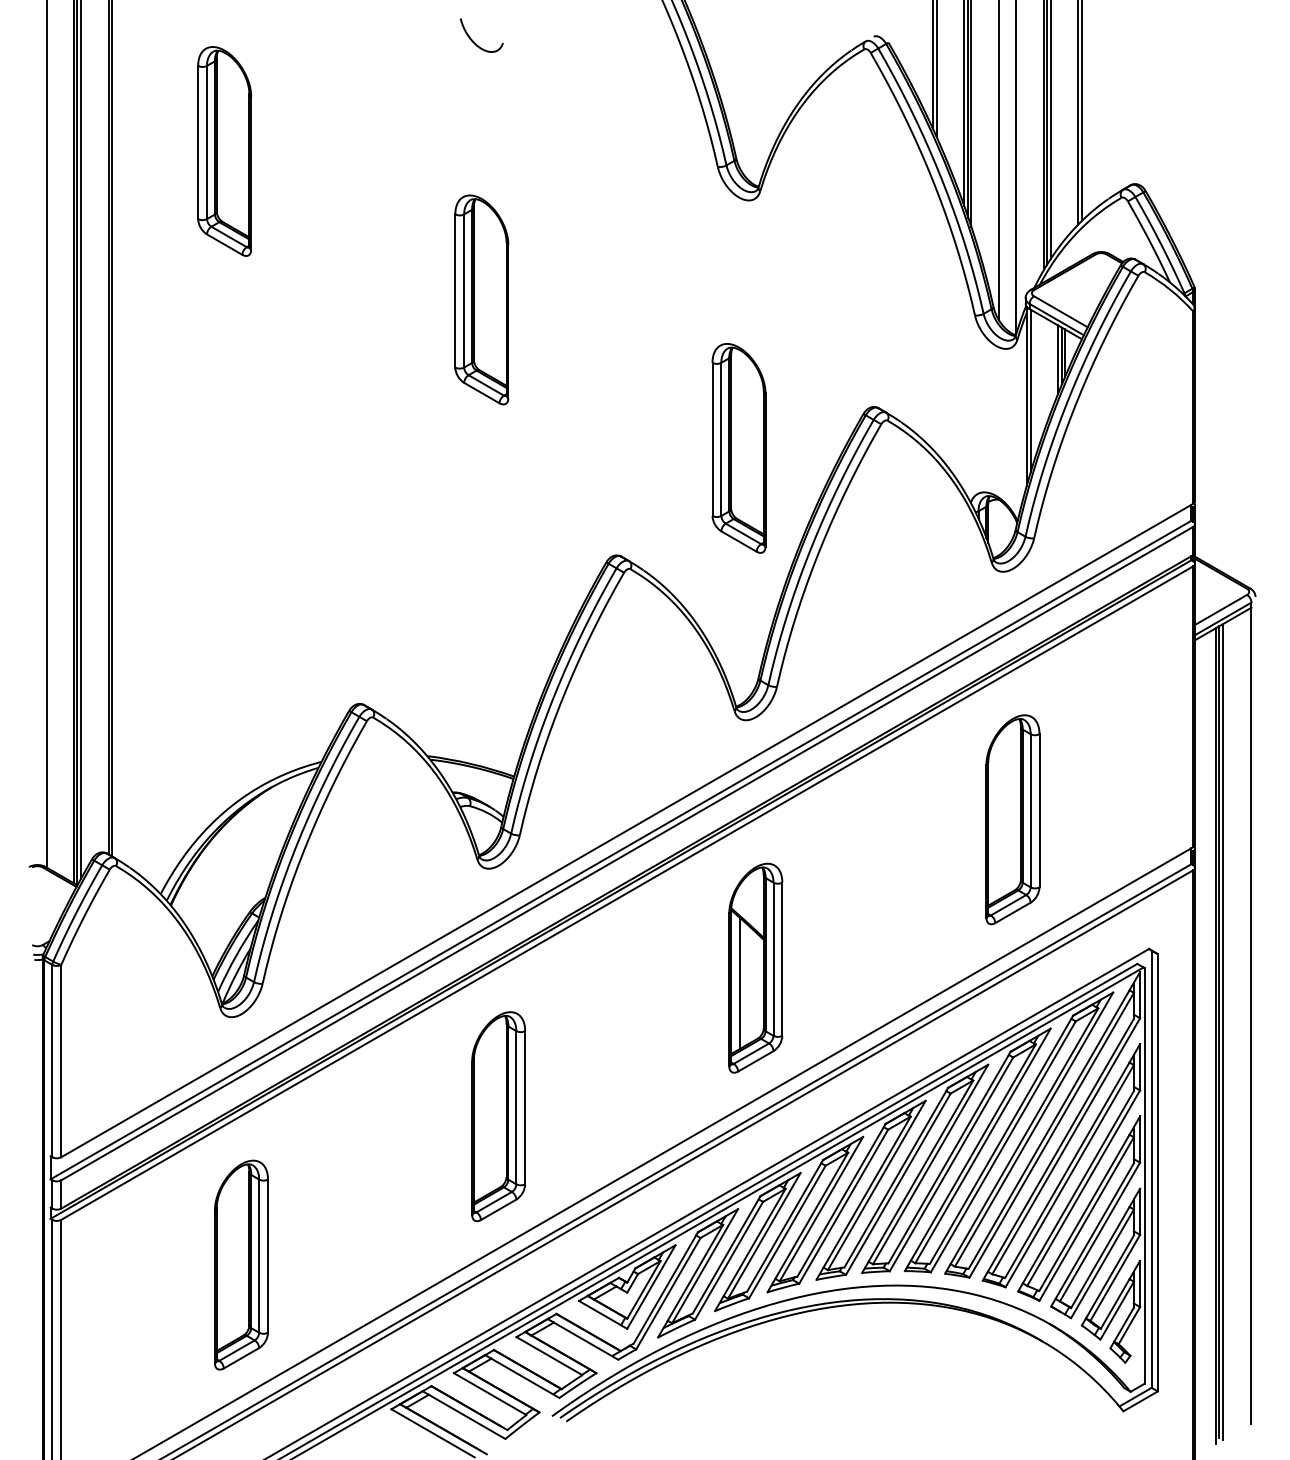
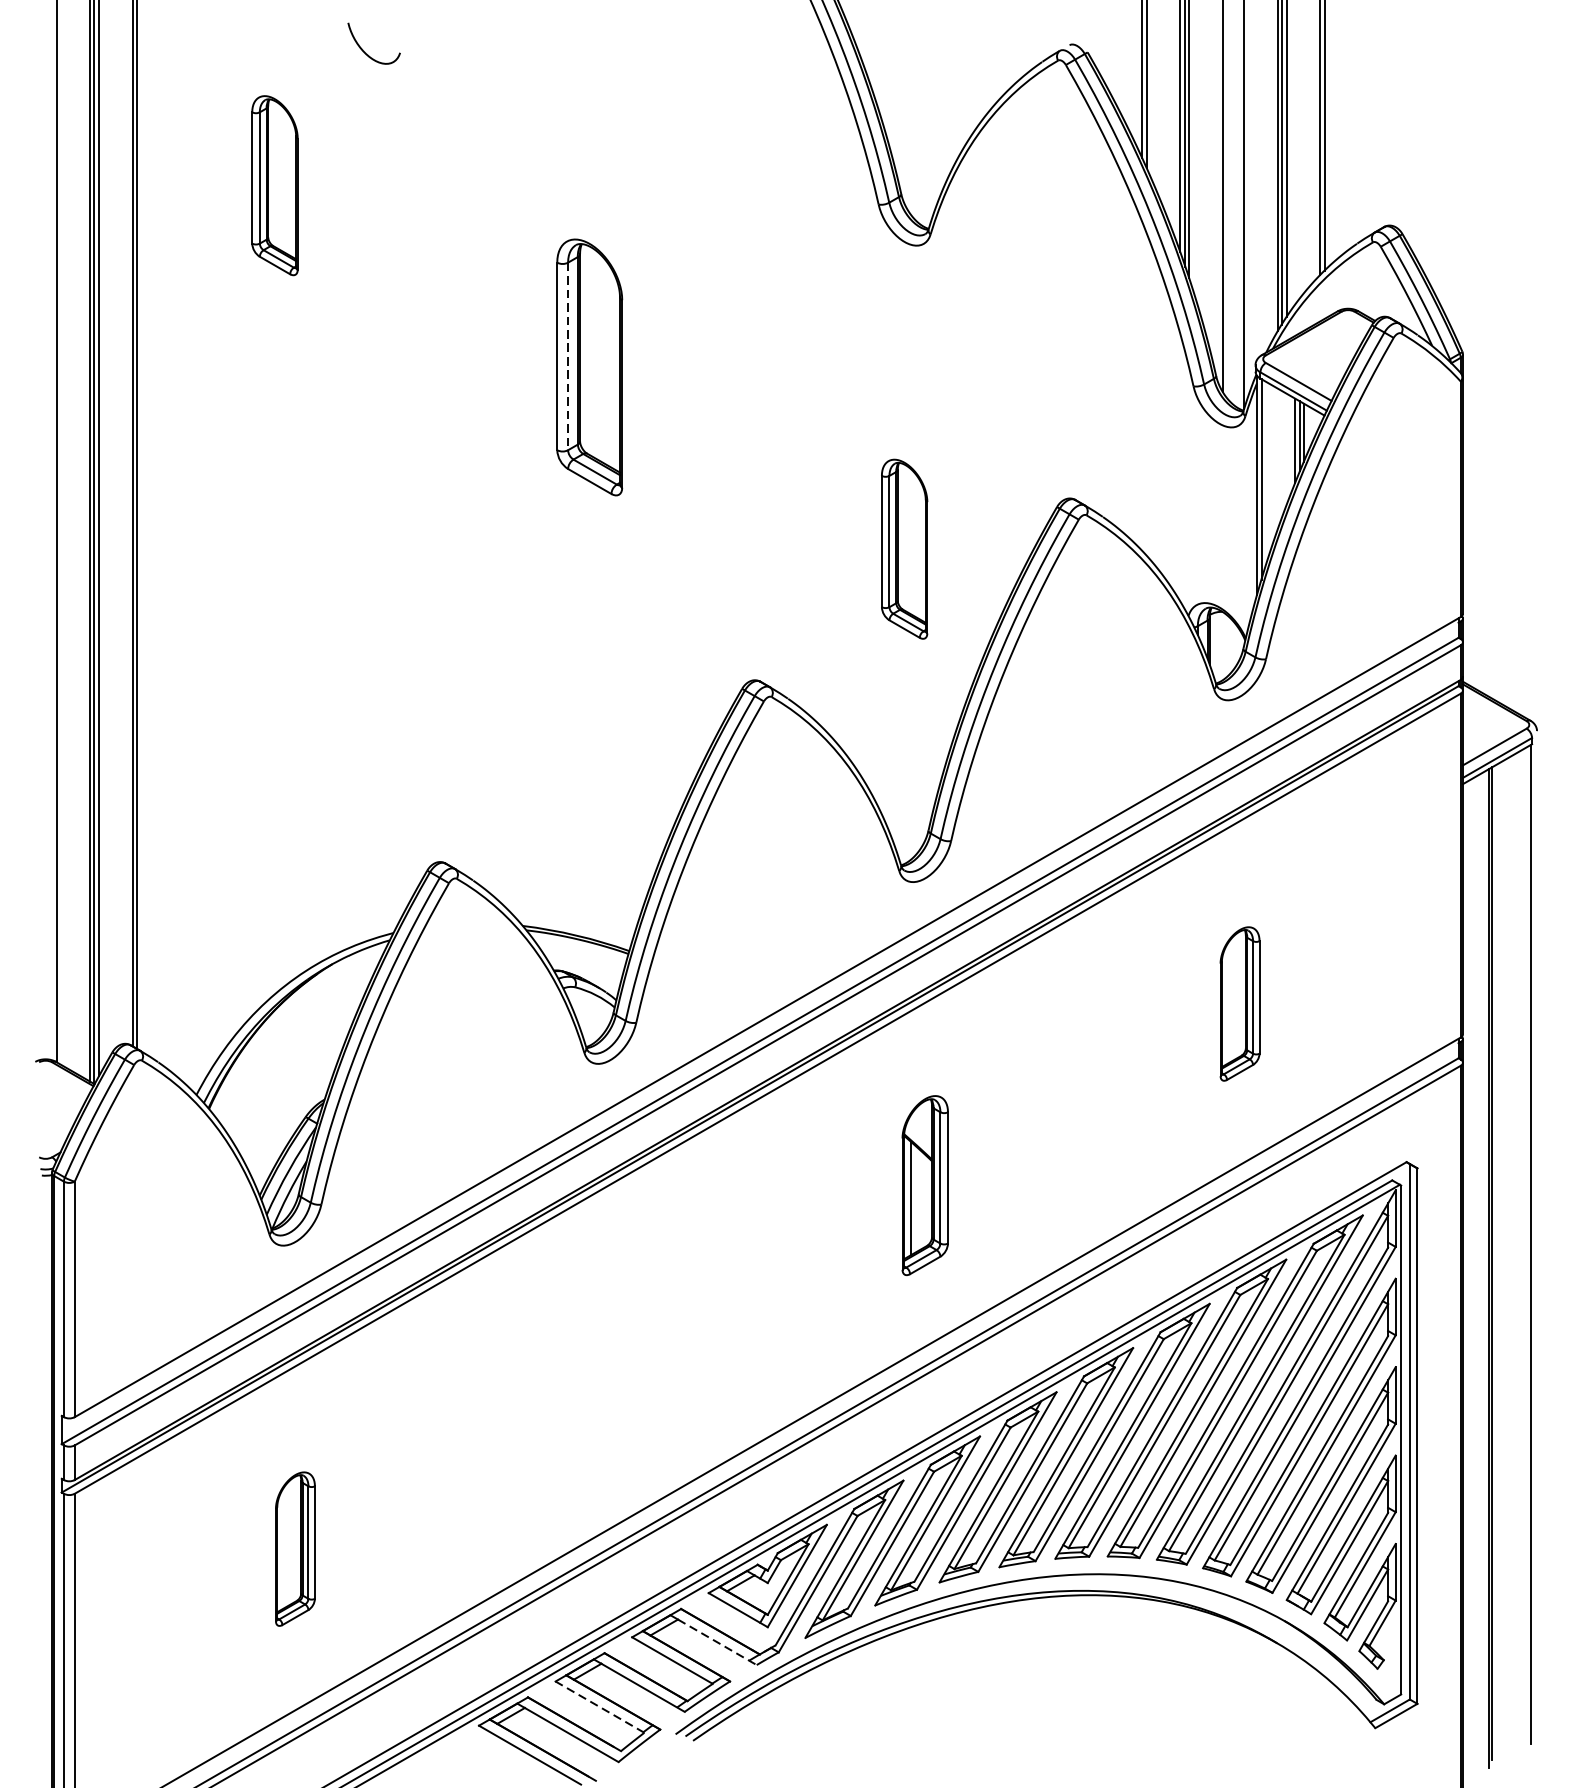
curve: (474, 41) -> (365, 51), moved
part: (224, 151) -> (274, 185), size x0.7
line: (464, 290) -> (568, 355), solid -> dashed
part: (738, 448) -> (903, 549), size x0.7
part: (1012, 819) -> (1239, 1003), size x0.6
part: (755, 967) -> (924, 1184), size x0.7
line: (1223, 1031) -> (1497, 1263), removed
part: (498, 1116) -> (610, 1367), removed
part: (241, 1264) -> (295, 1548), size x0.6
line: (586, 1341) -> (717, 1642), solid -> dashed
line: (490, 1394) -> (600, 1707), solid -> dashed

